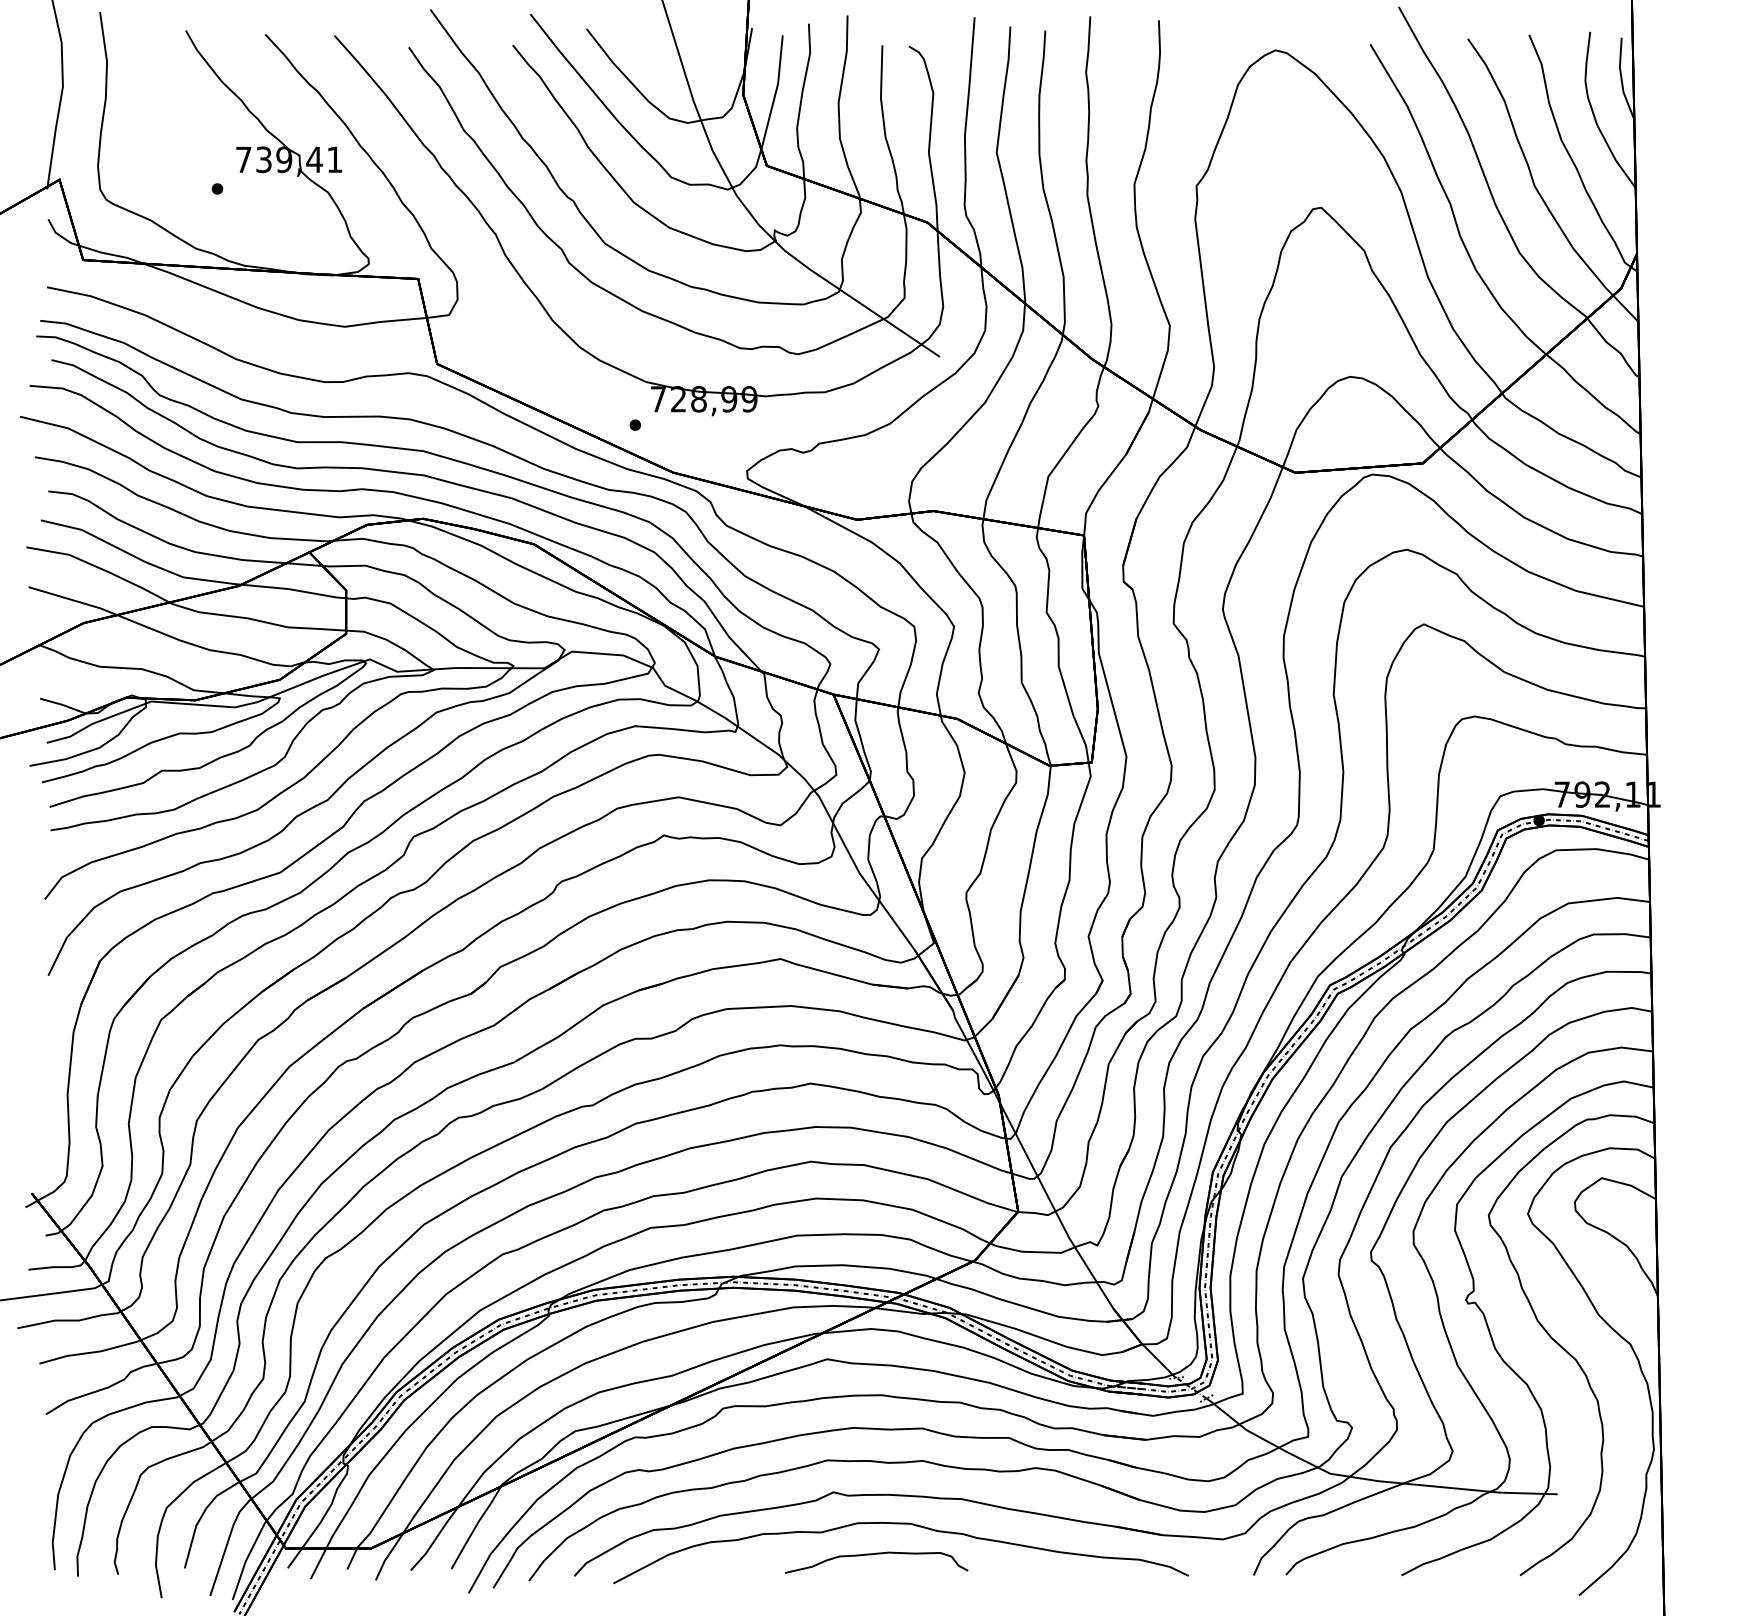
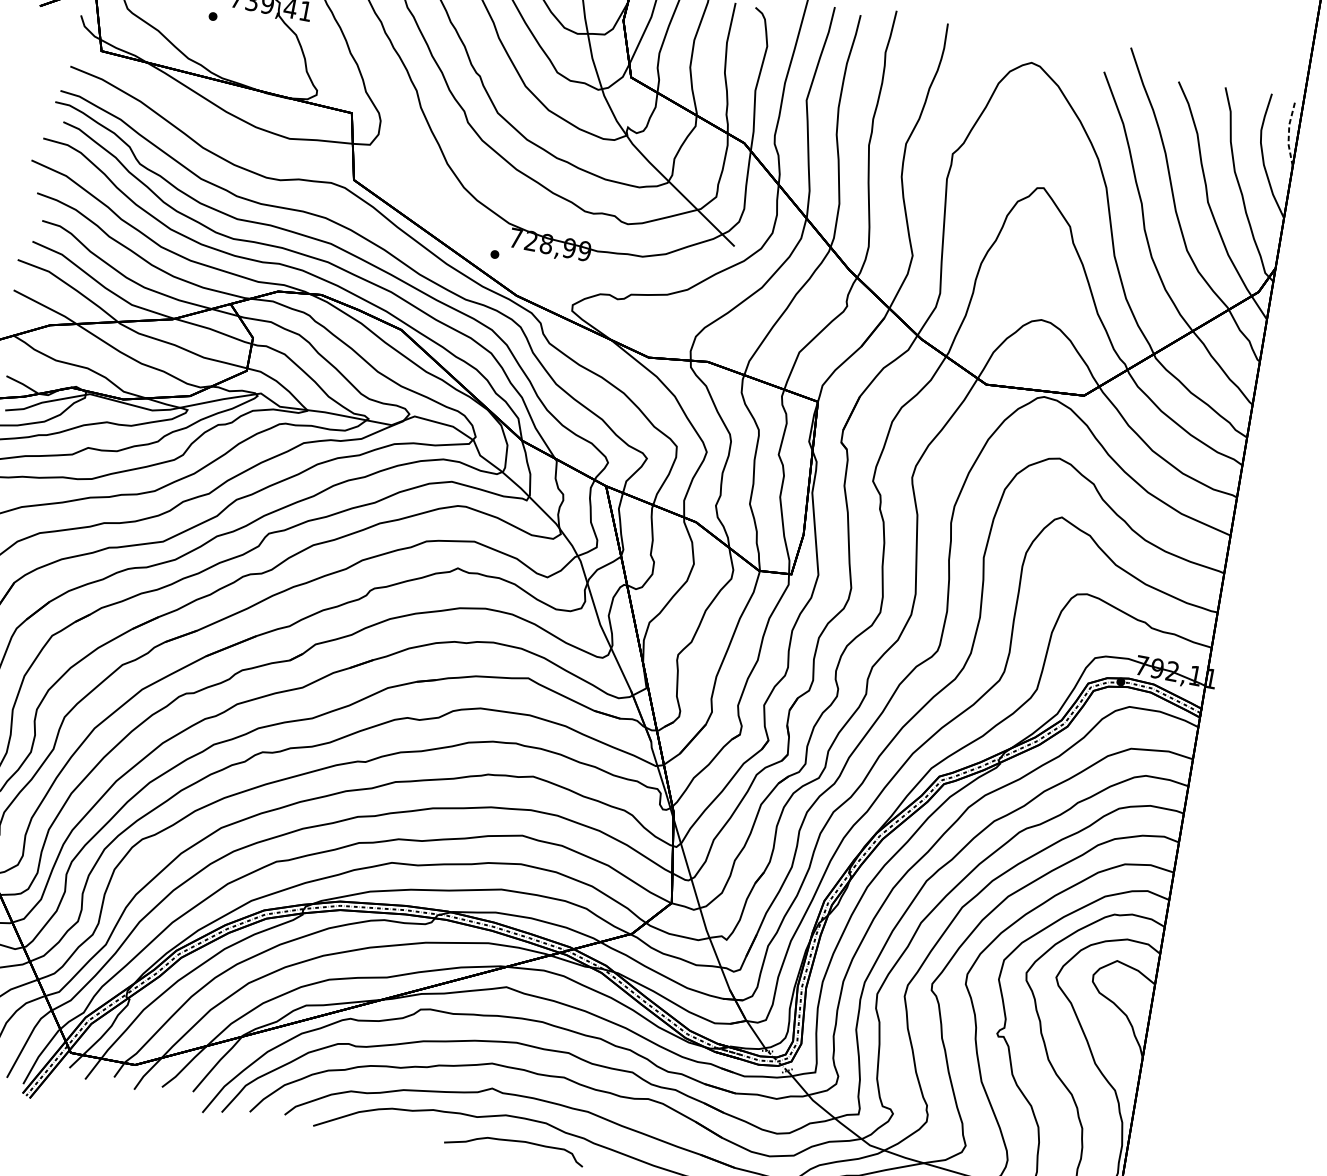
line: (1621, 79) -> (1288, 134), solid -> dashed

